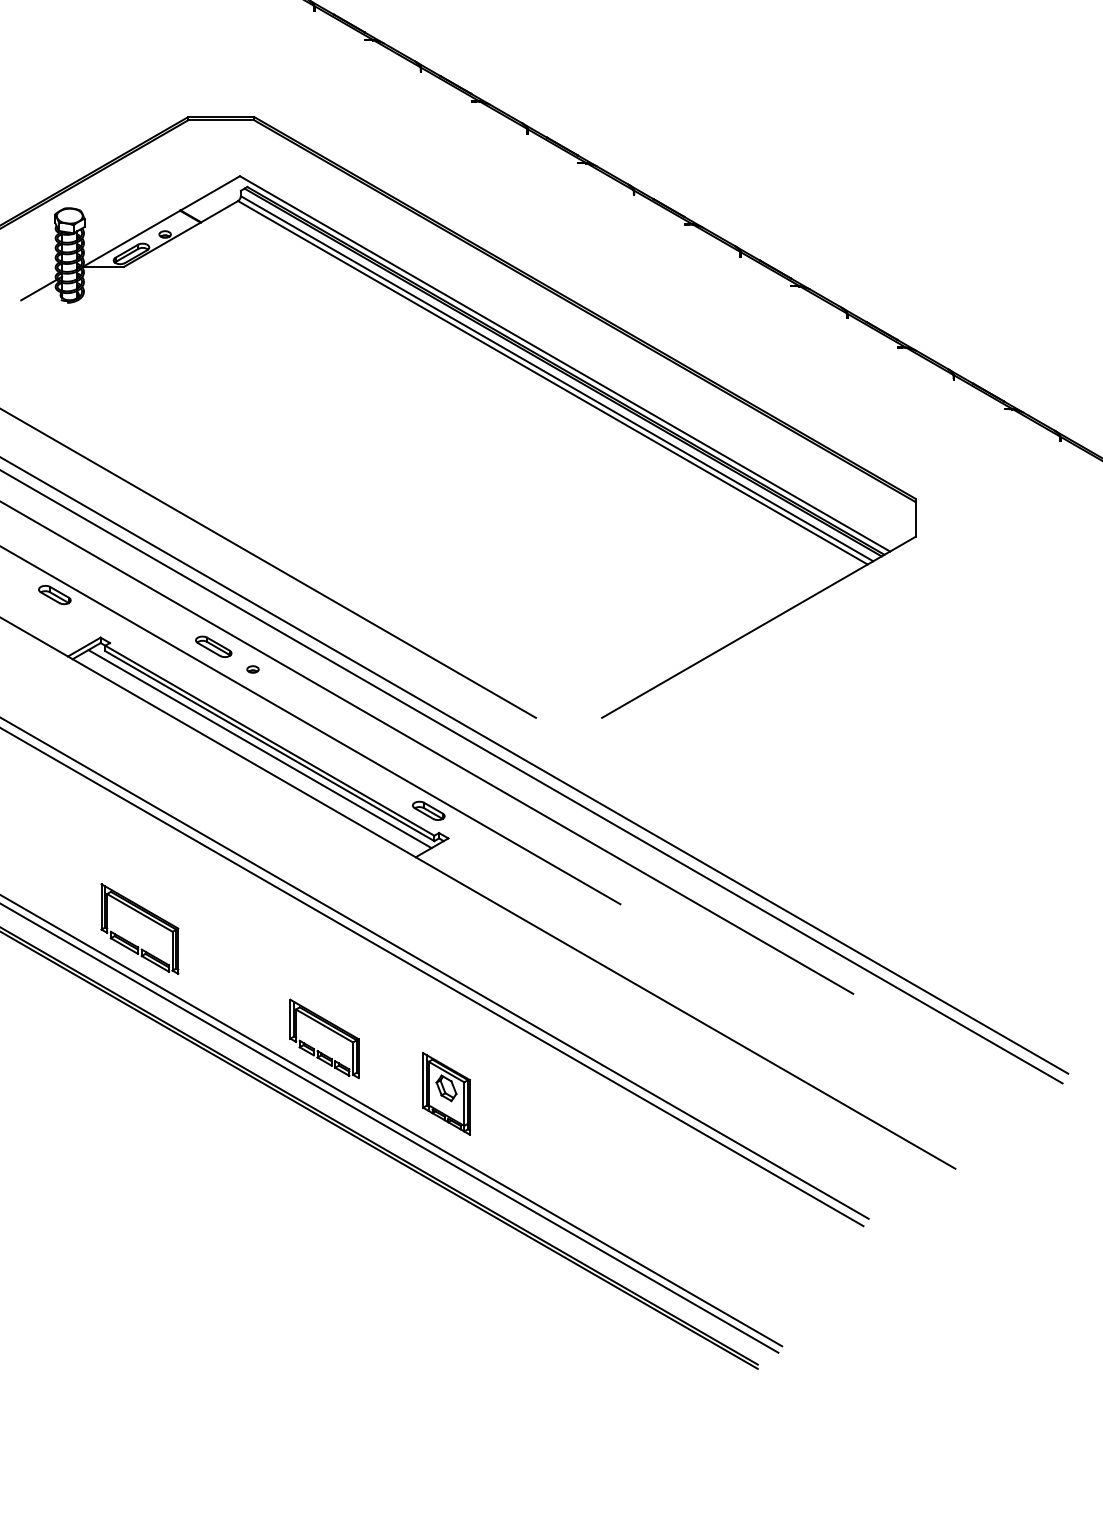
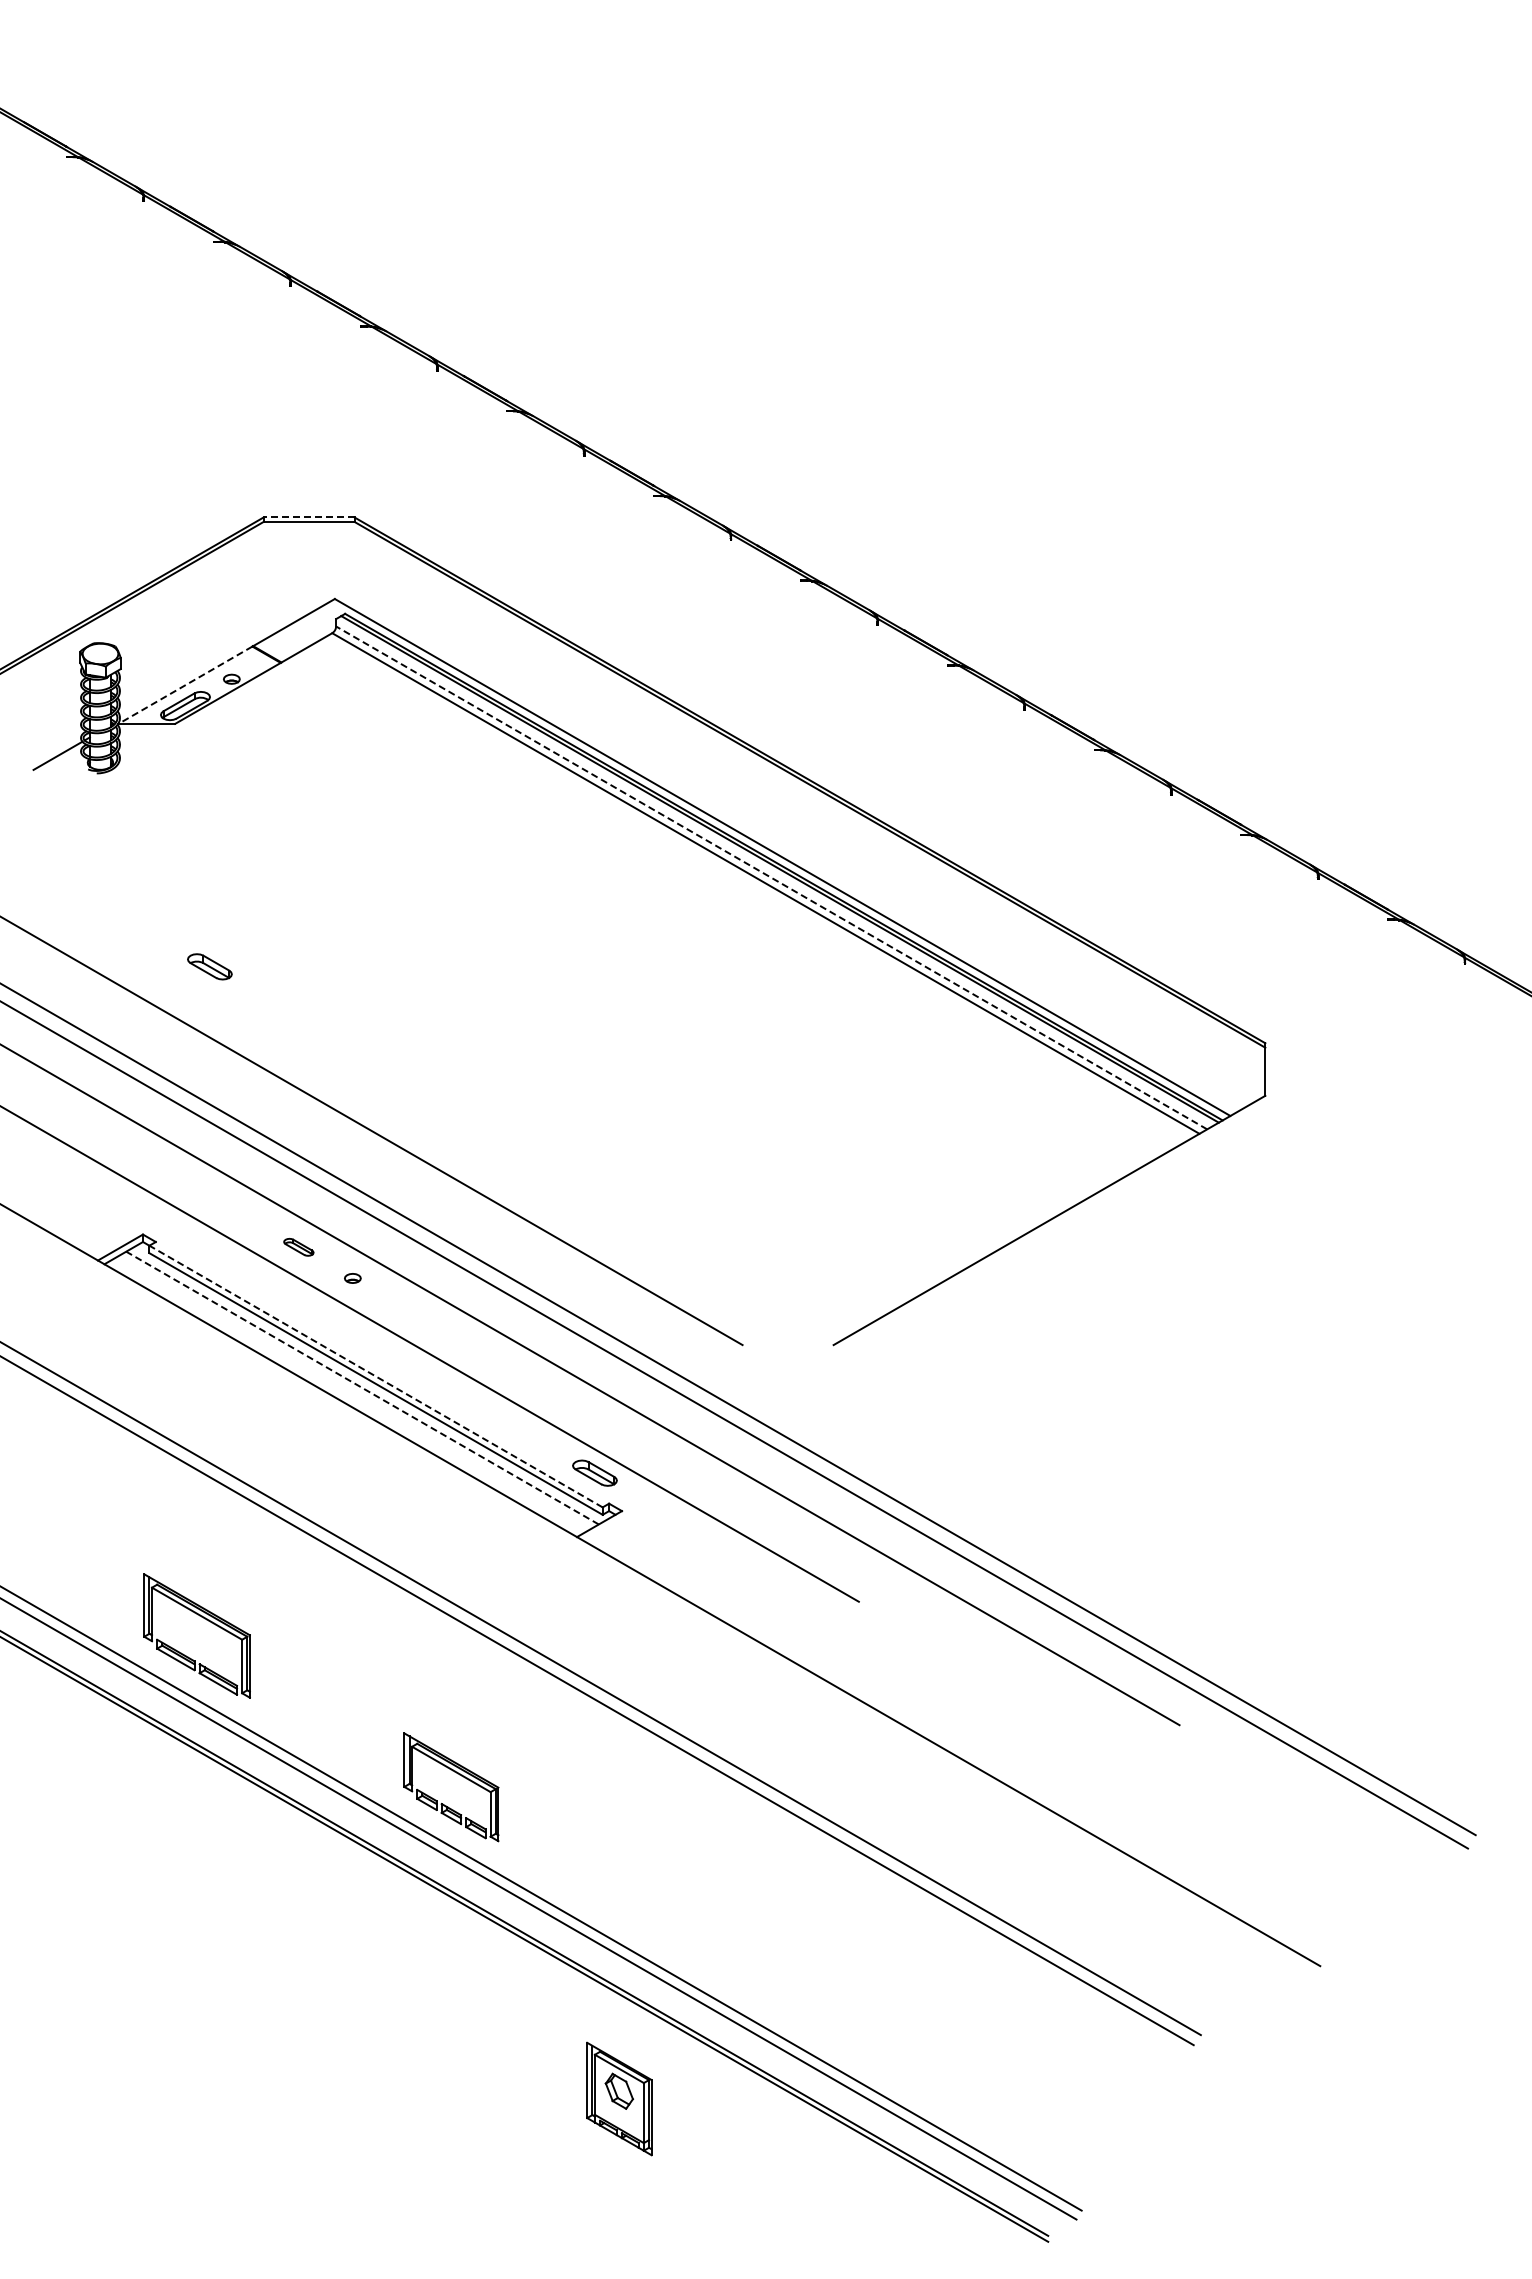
line: (221, 117) -> (309, 517), solid -> dashed
line: (131, 239) -> (185, 685), solid -> dashed
line: (556, 378) -> (771, 877), solid -> dashed
part: (54, 594) -> (209, 966), moved
part: (213, 647) -> (298, 1247), size x0.6
line: (270, 740) -> (376, 1376), solid -> dashed
line: (260, 749) -> (362, 1388), solid -> dashed
part: (446, 1093) -> (619, 2098), moved

